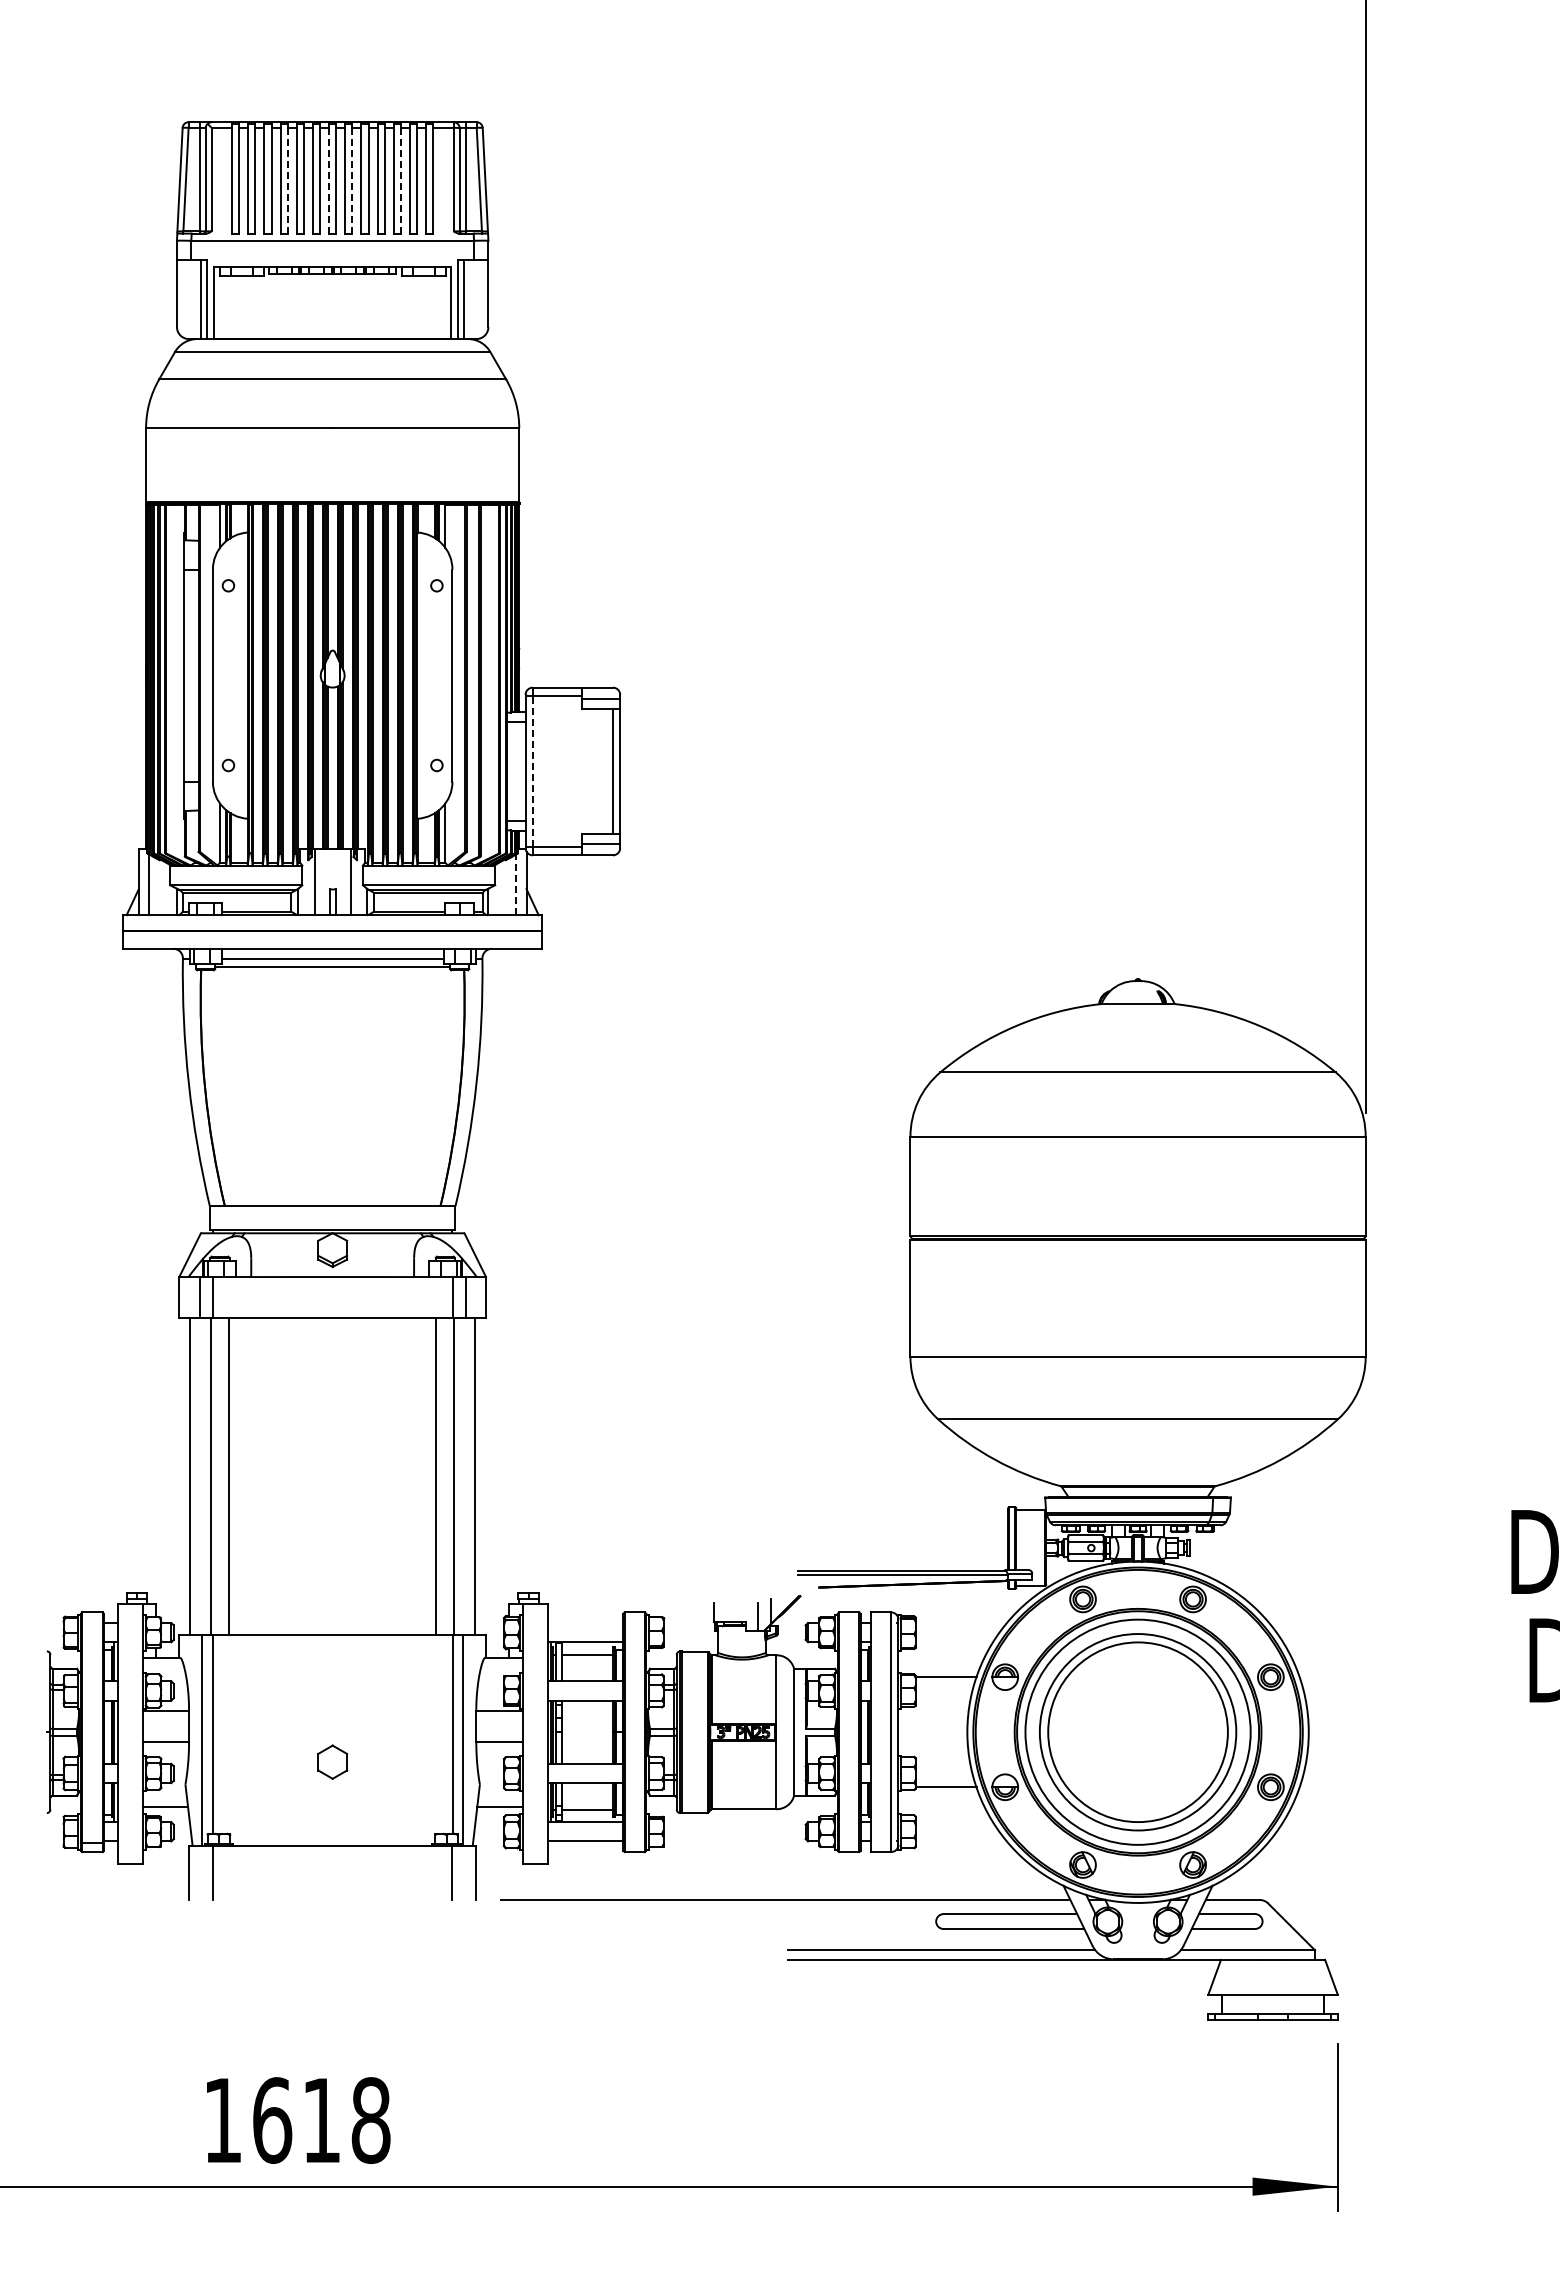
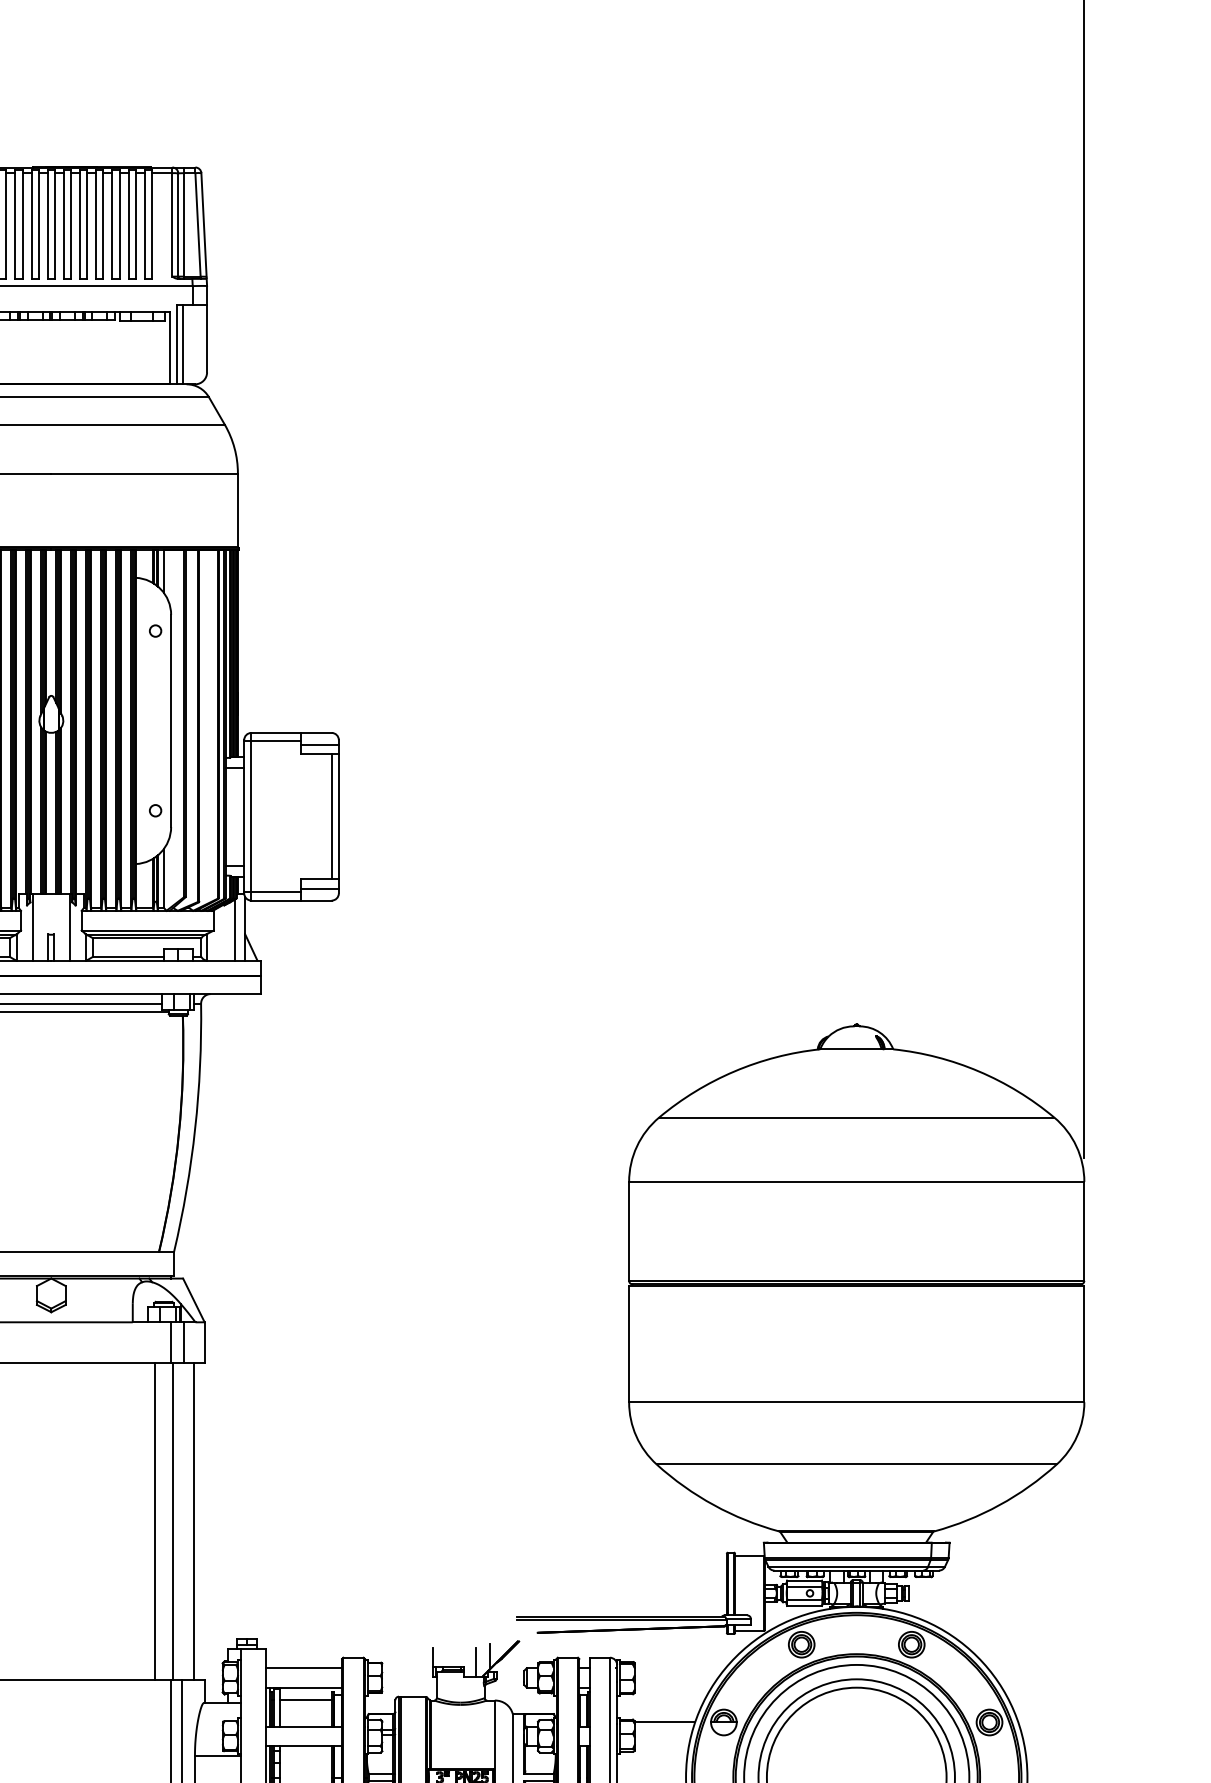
line: (287, 180) -> (6, 225), dashed -> solid
line: (329, 180) -> (48, 225), dashed -> solid
line: (352, 180) -> (71, 225), dashed -> solid
line: (400, 180) -> (119, 225), dashed -> solid
line: (532, 771) -> (251, 816), dashed -> solid
line: (516, 884) -> (235, 929), dashed -> solid
line: (585, 1623) -> (304, 1668), added

